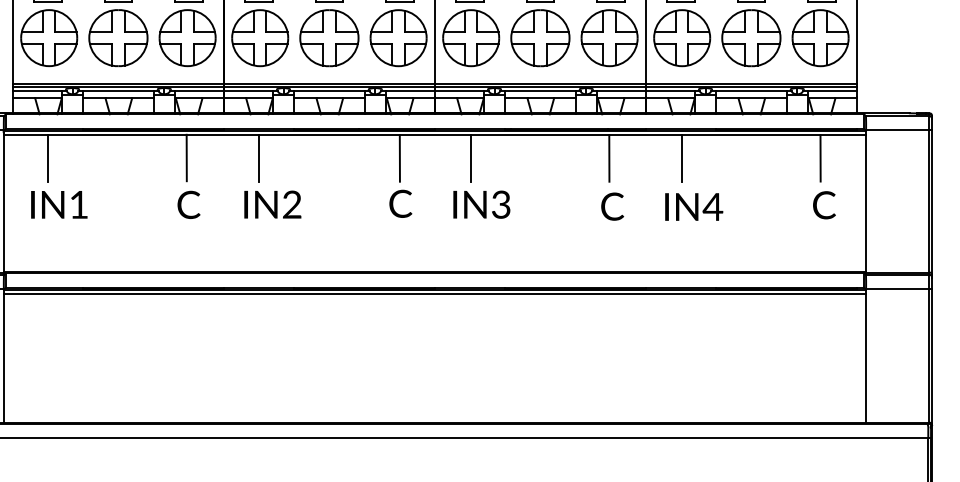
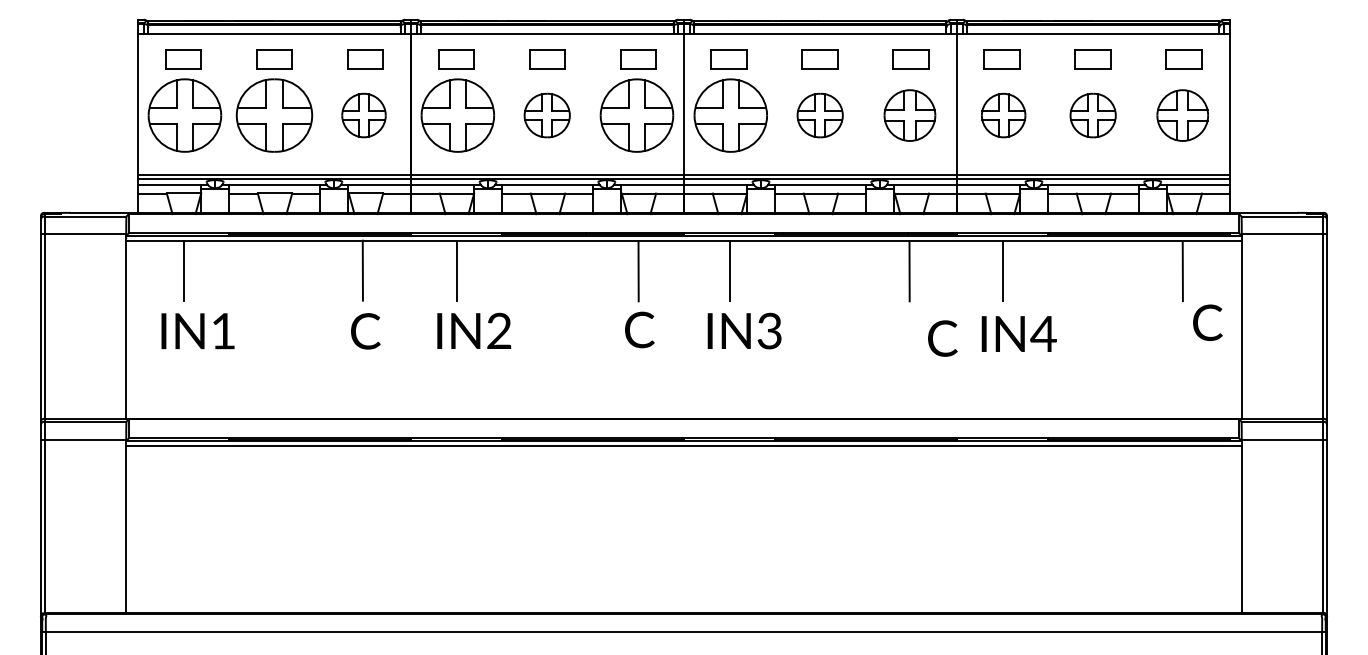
part: (187, 38) -> (363, 115), size x0.6
part: (328, 38) -> (546, 115), size x0.6
part: (539, 38) -> (819, 115), size x0.6
part: (609, 38) -> (909, 115), size x0.7
part: (681, 38) -> (1003, 115), size x0.6
part: (750, 38) -> (1092, 115), size x0.6
part: (820, 38) -> (1182, 115), size x0.7
text: (824, 205) -> (1207, 322), moved
text: (612, 206) -> (942, 338), moved

